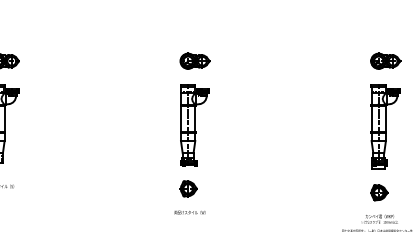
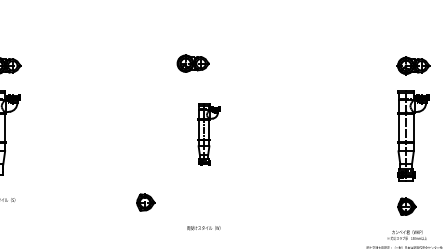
part: (194, 60) -> (192, 62), moved
part: (194, 125) -> (208, 134), size x0.7
part: (188, 188) -> (145, 202), moved

